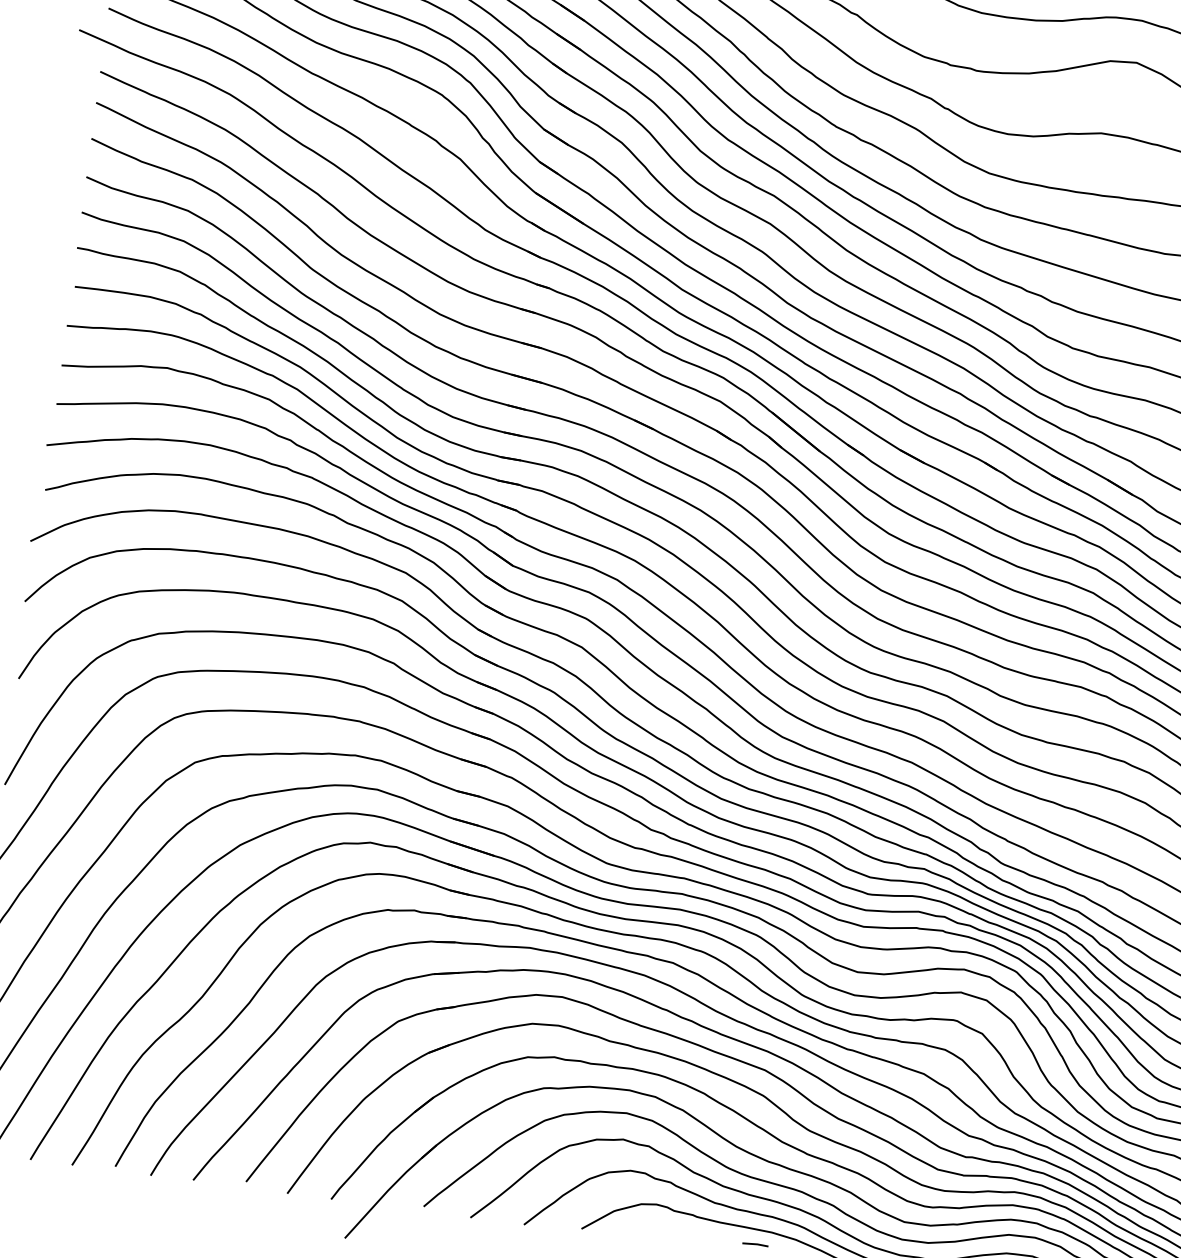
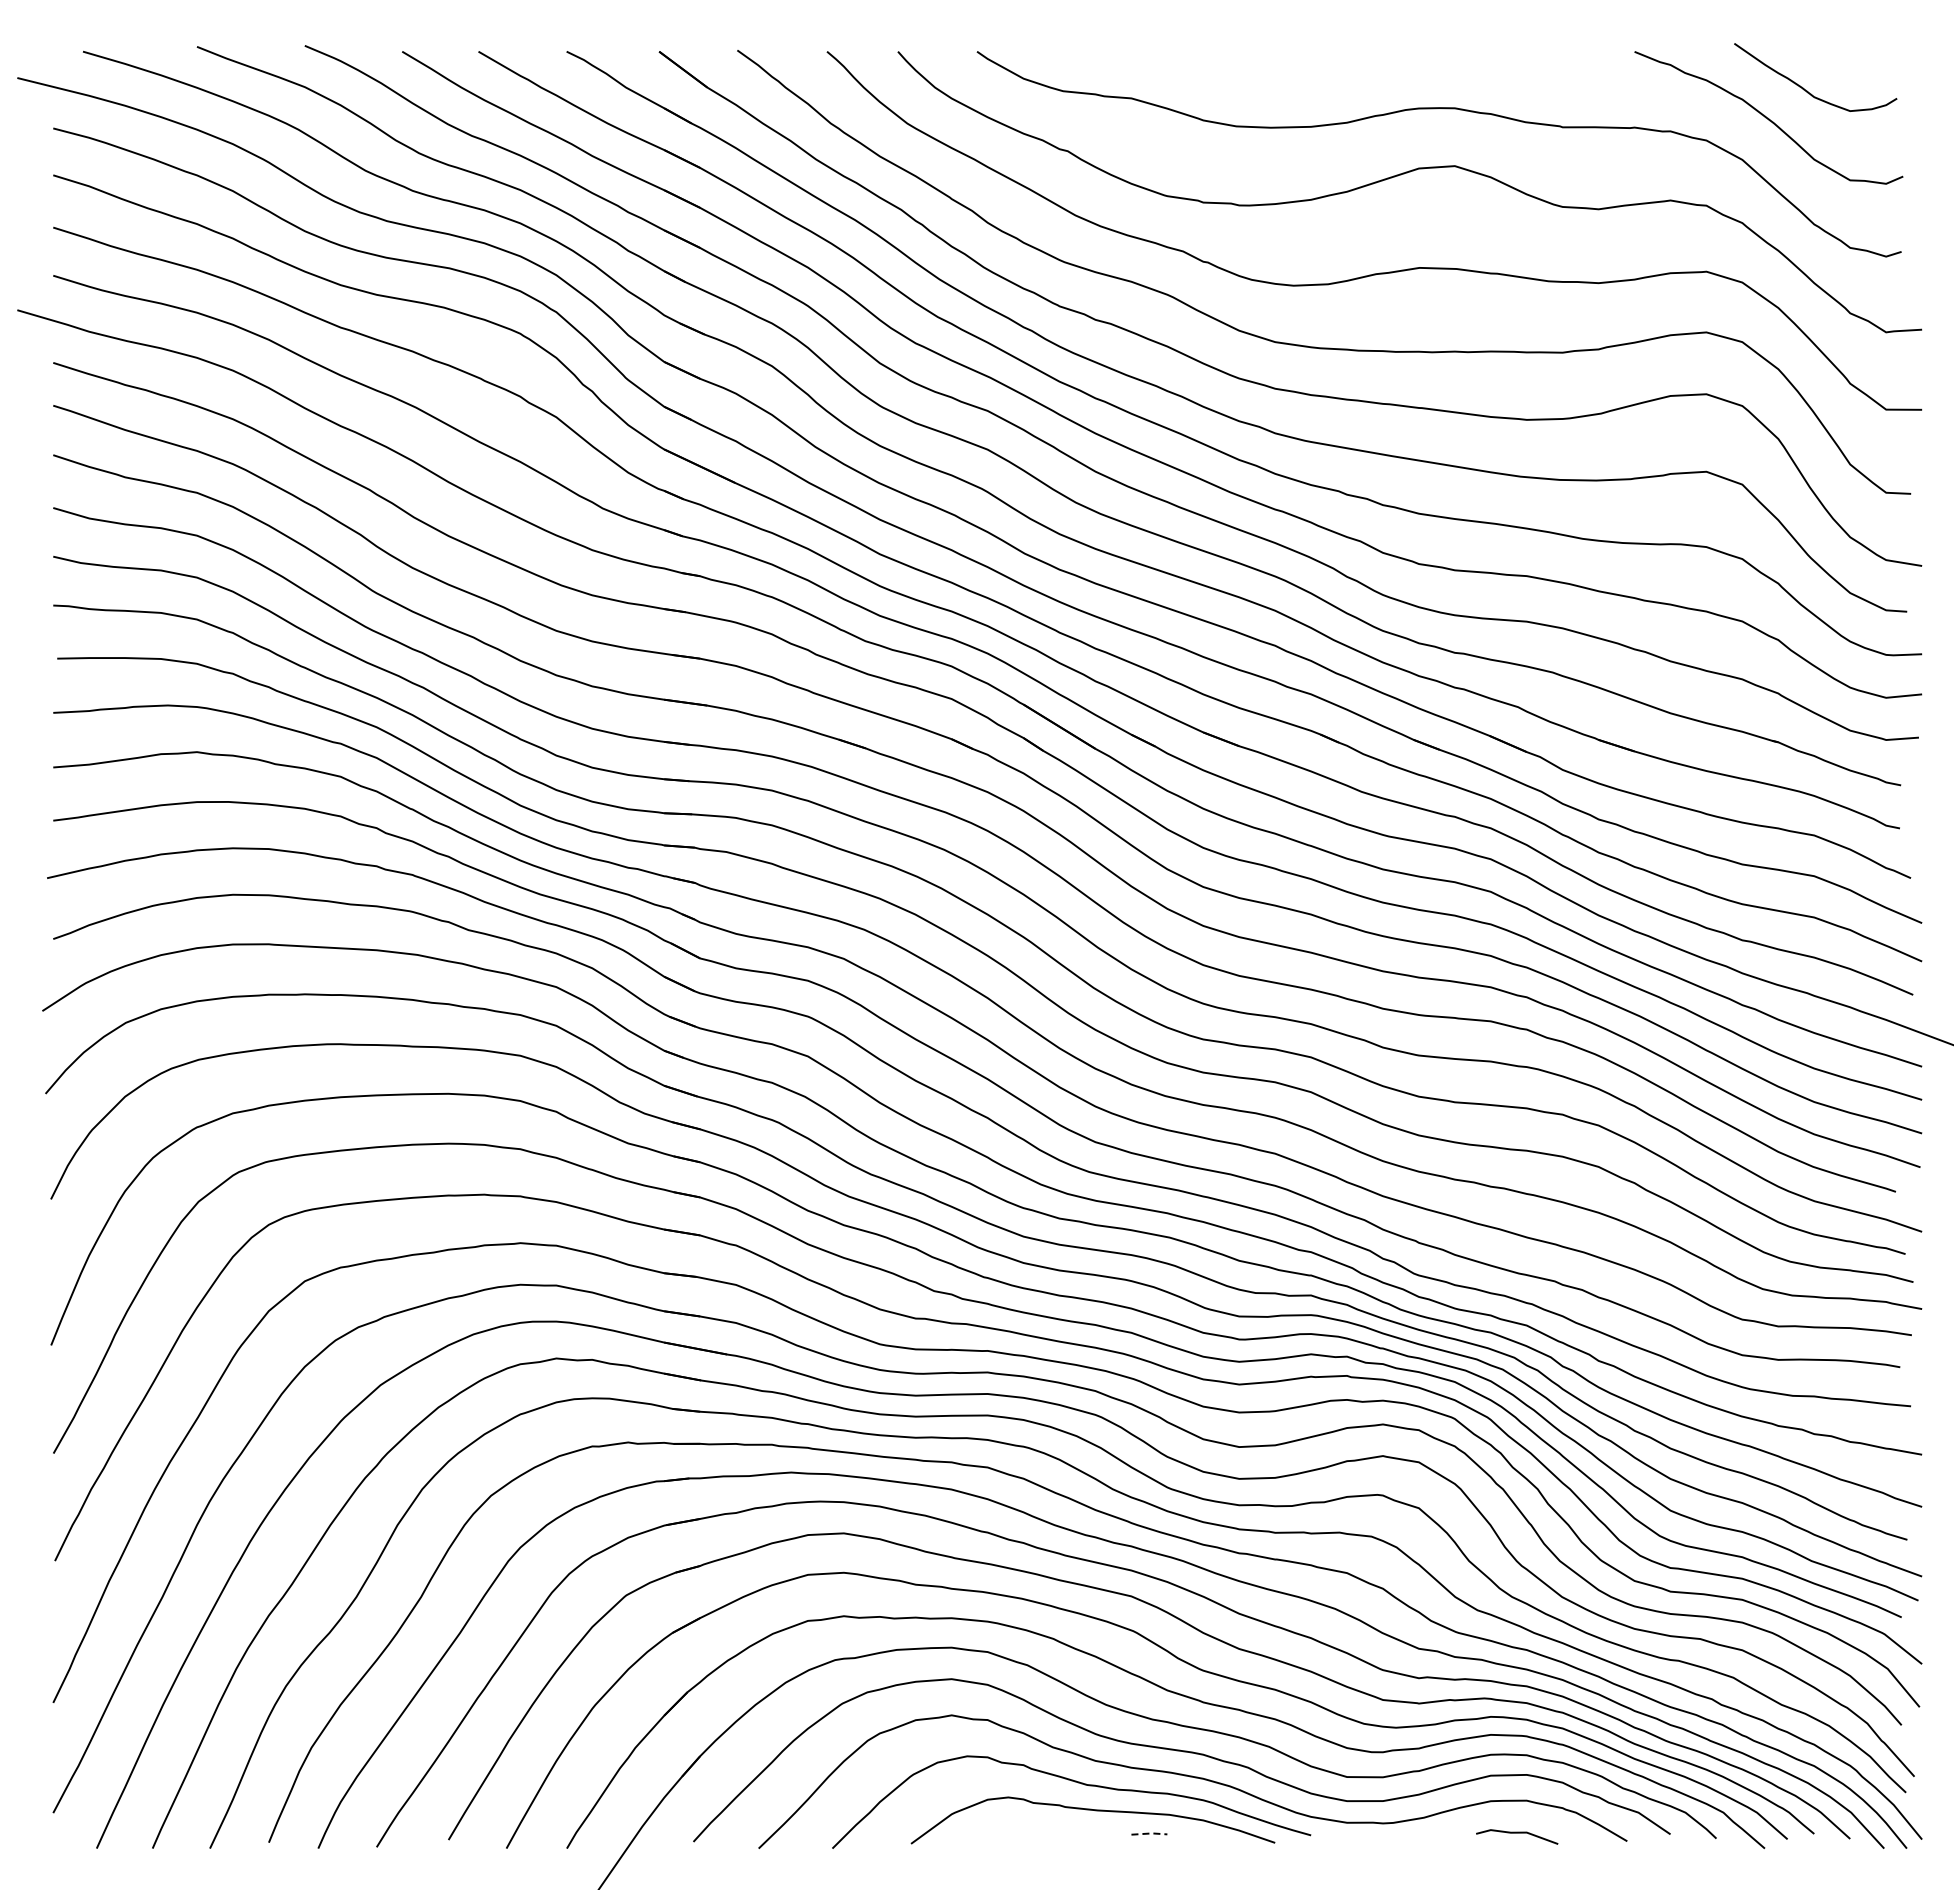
line: (756, 1244) -> (1150, 1833), solid -> dashed

